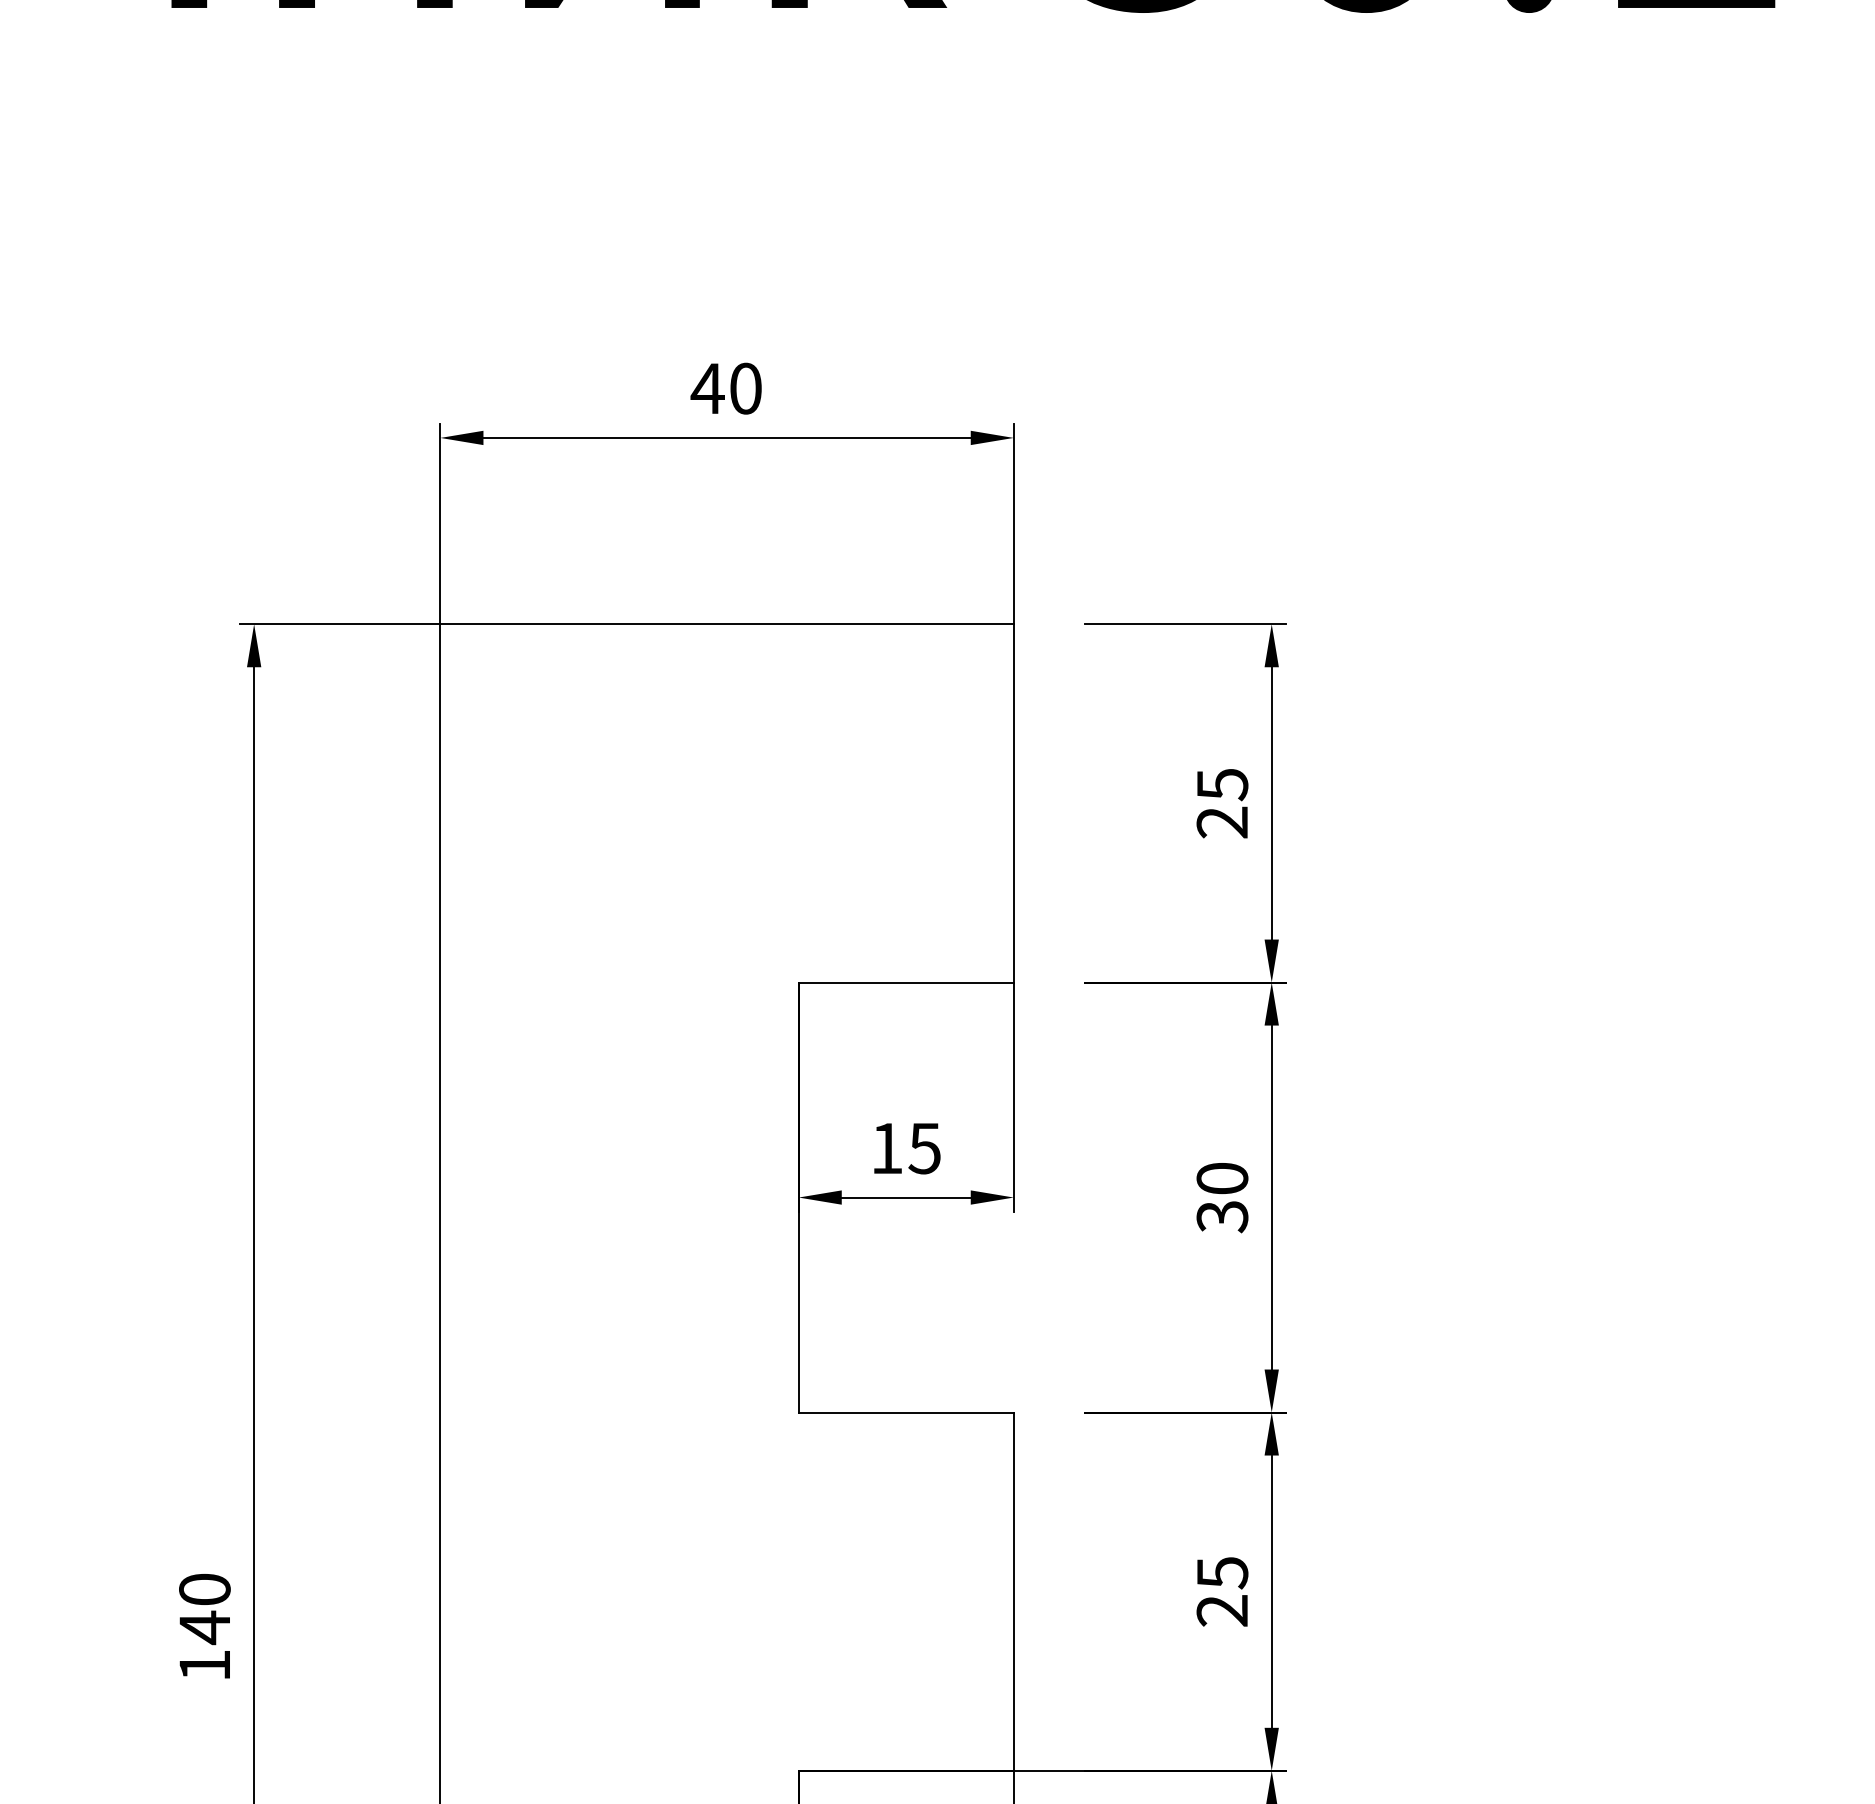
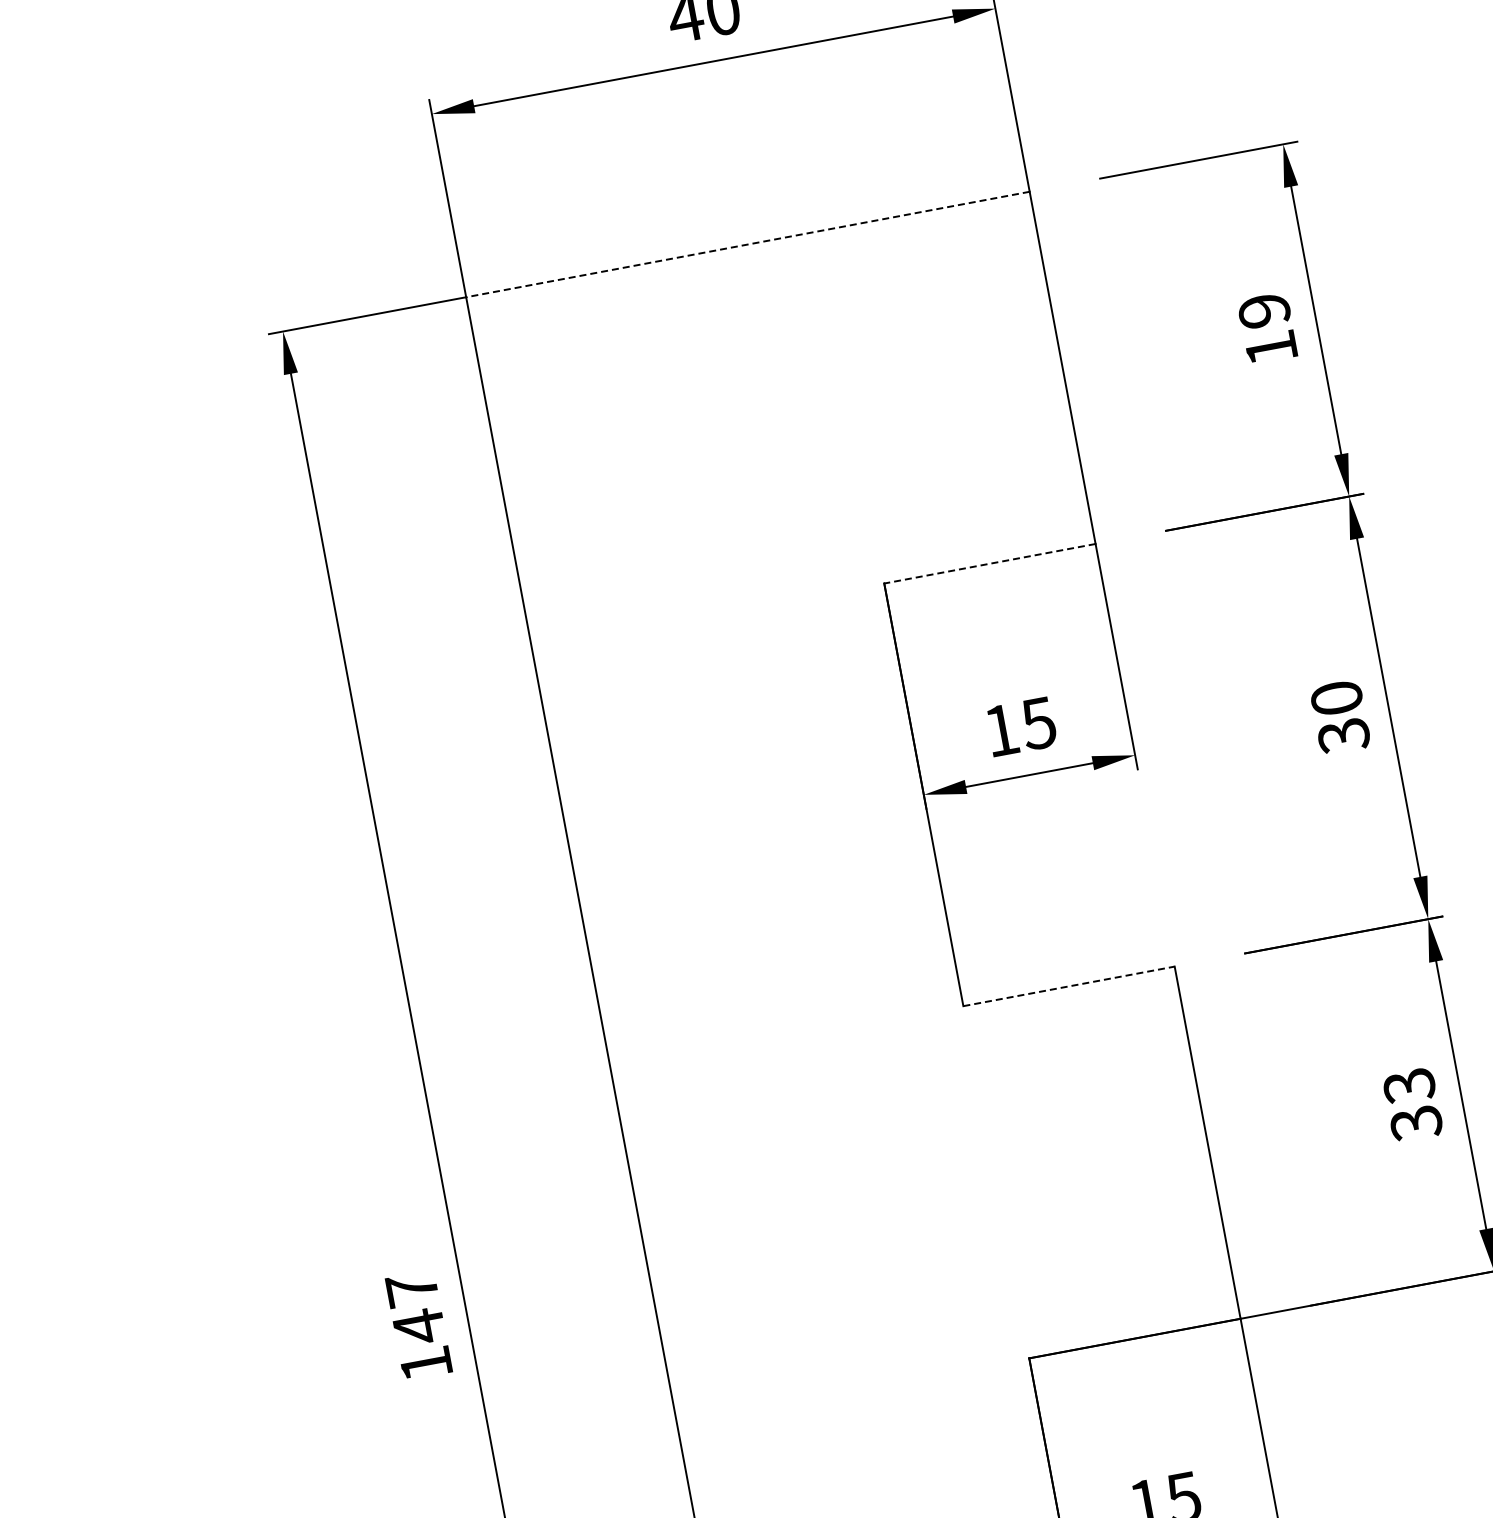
line: (727, 624) -> (748, 244), solid -> dashed
text: (1222, 803) -> (1267, 329), 25 -> 19
line: (905, 982) -> (989, 563), solid -> dashed
line: (906, 1412) -> (1069, 986), solid -> dashed
text: (204, 1589) -> (411, 1289), 140 -> 147
text: (1222, 1592) -> (1412, 1105), 25 -> 33

